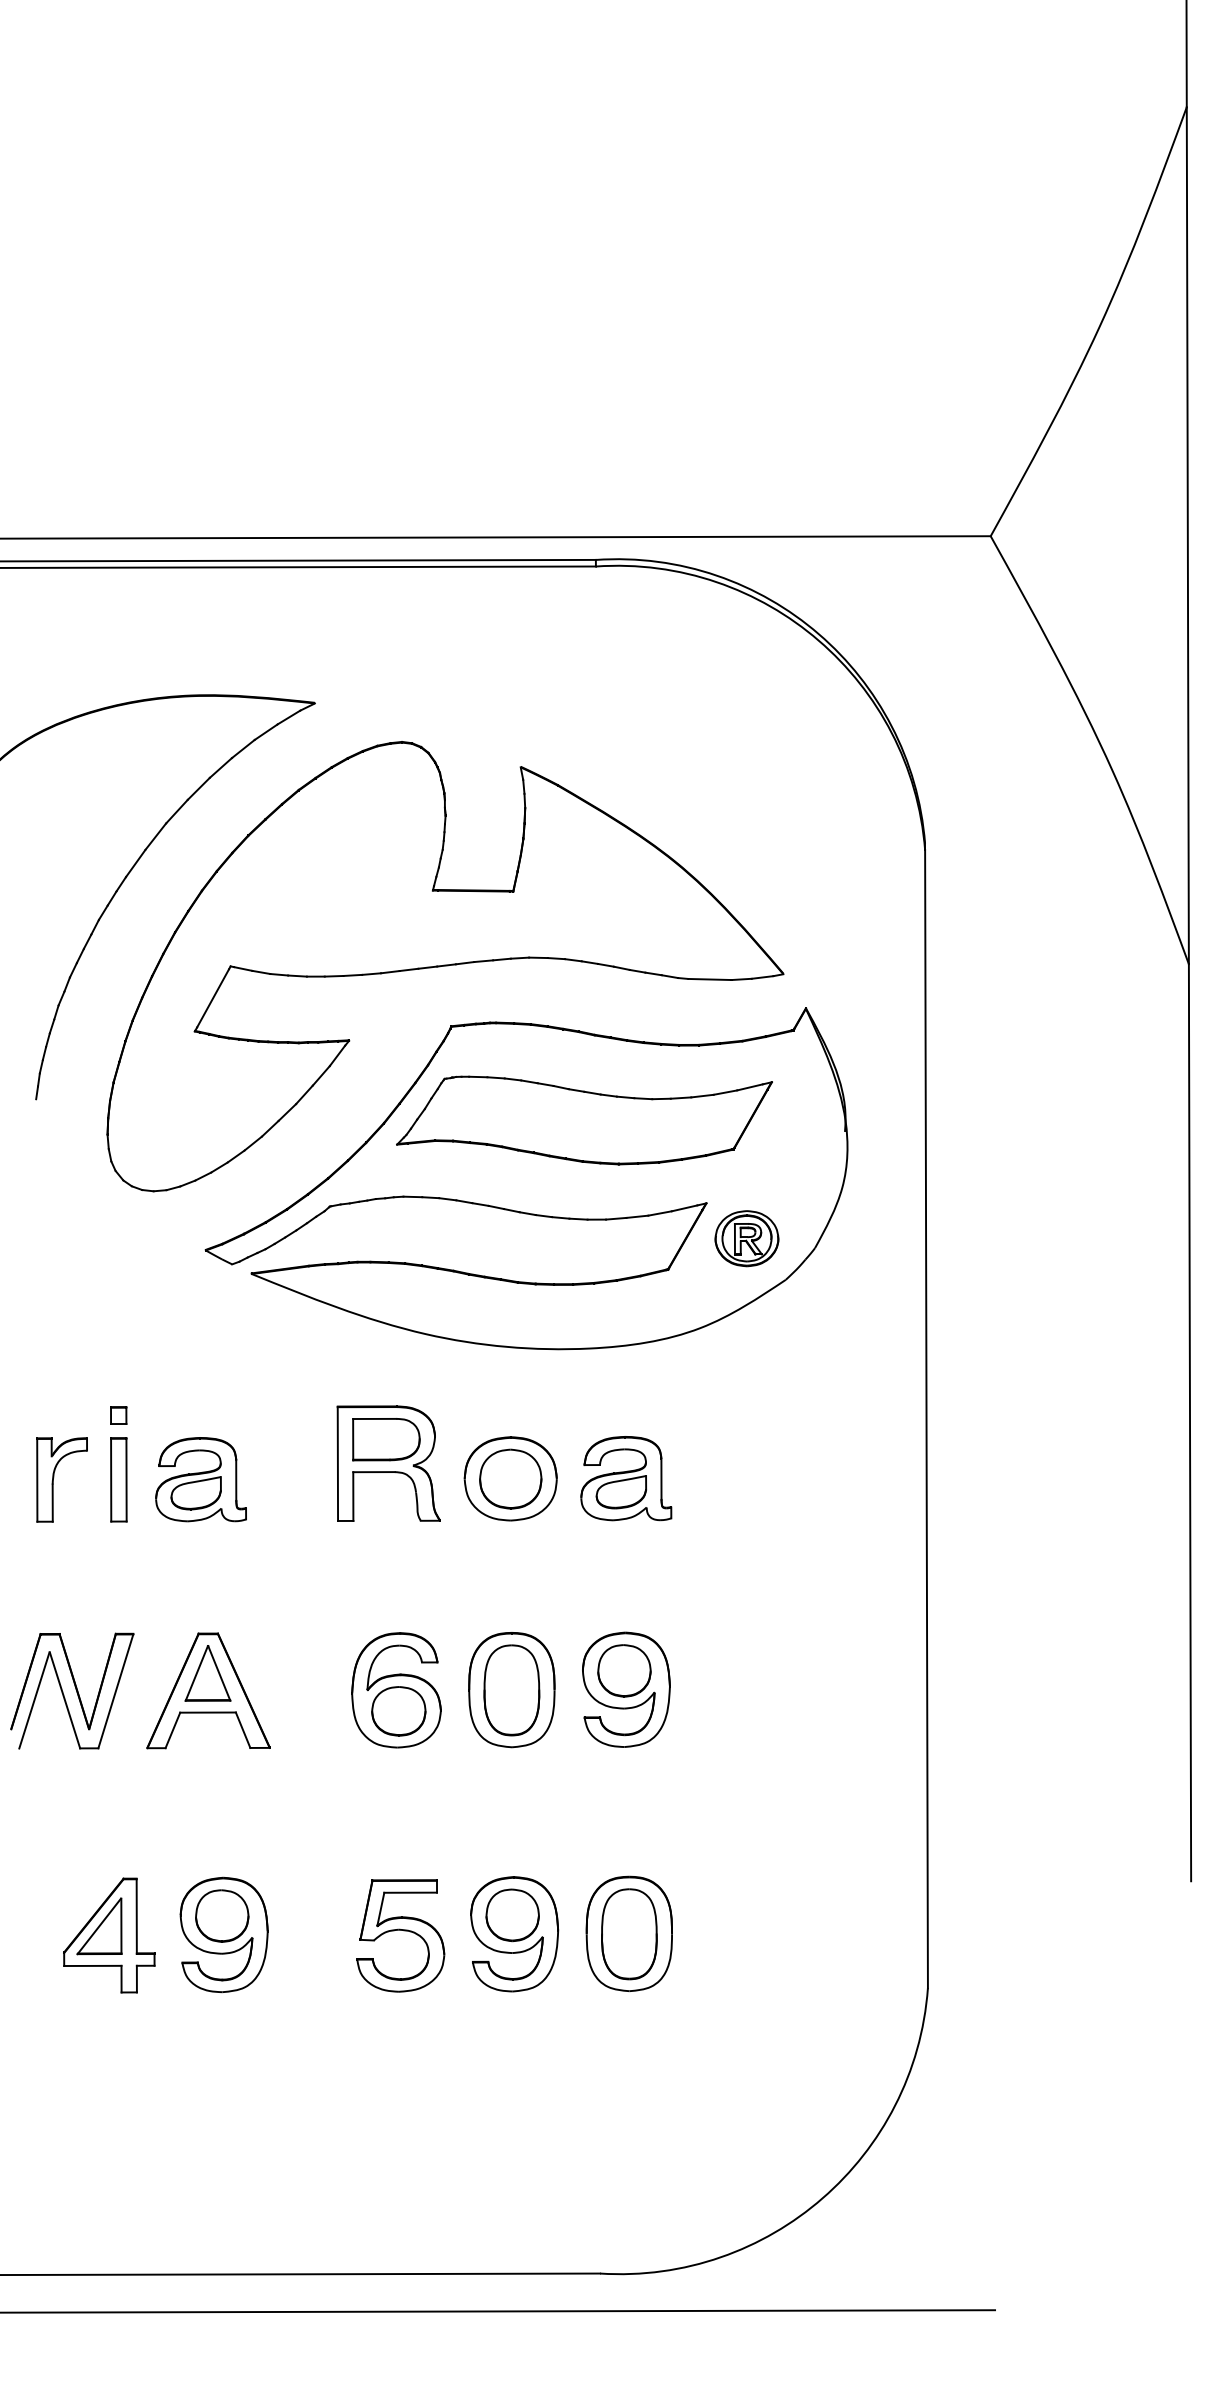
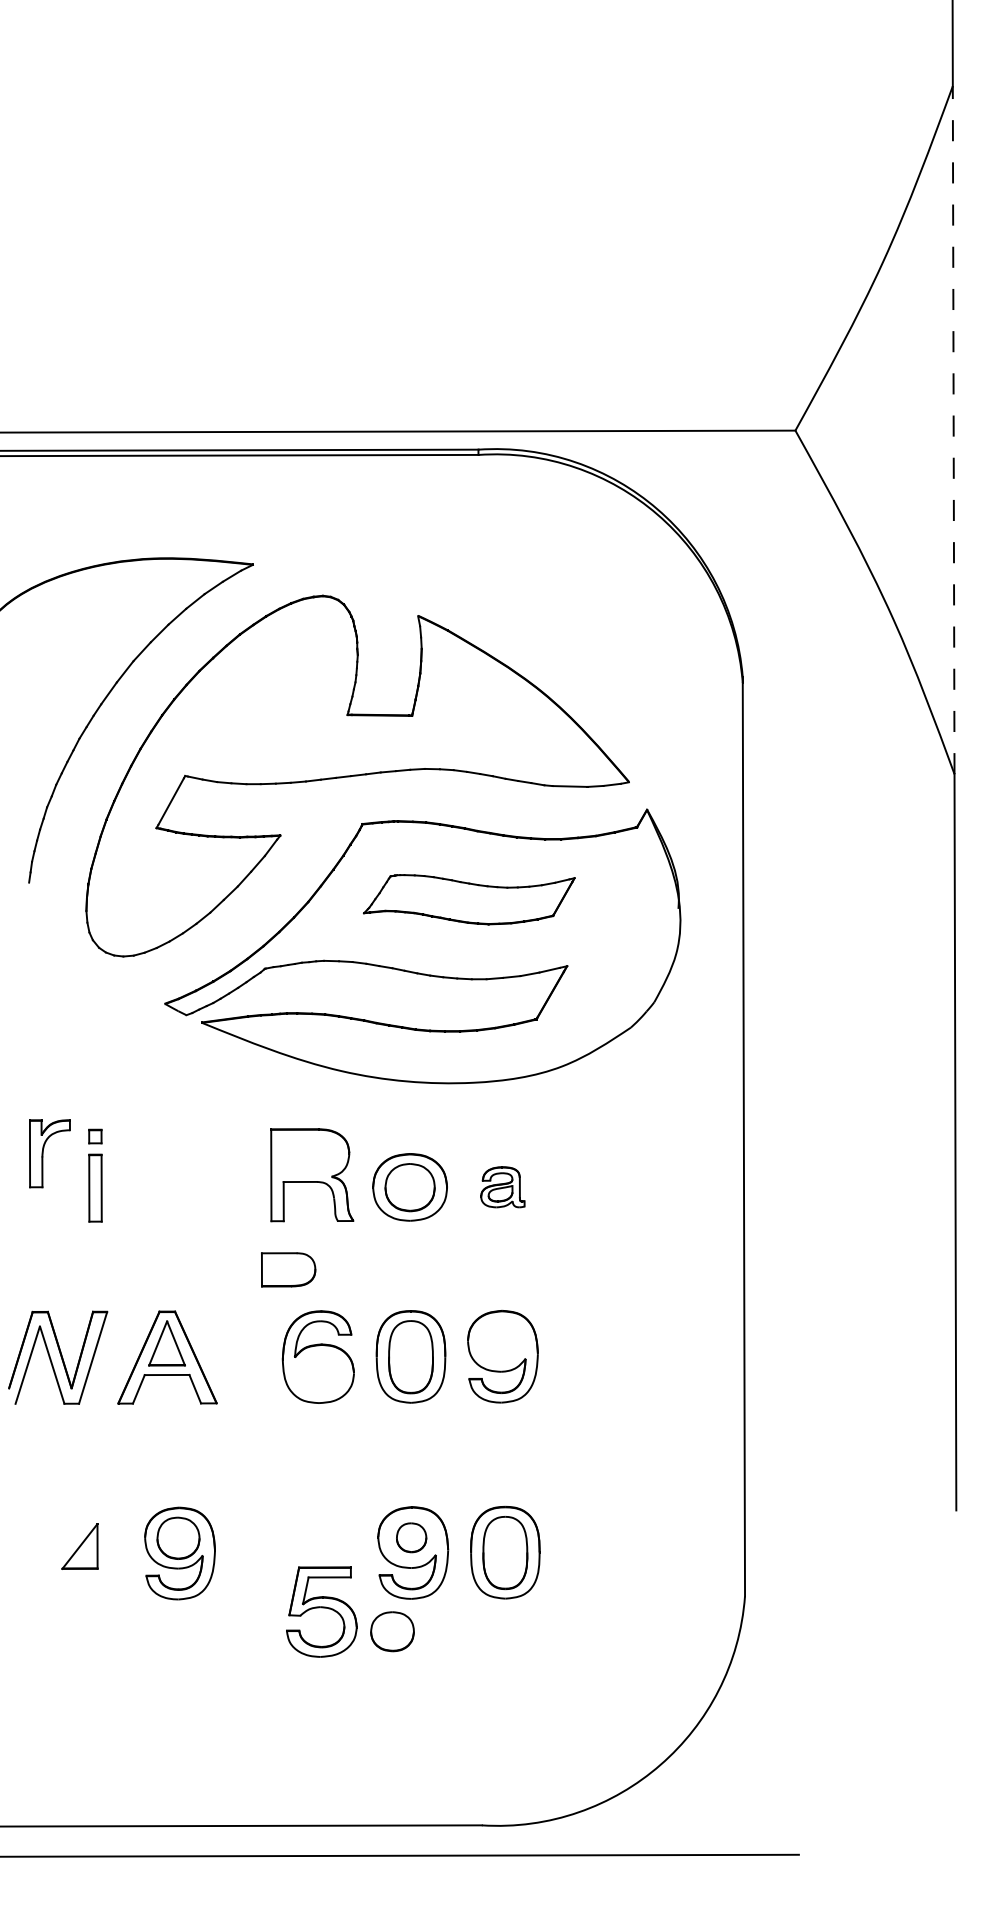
line: (1187, 535) -> (953, 430), solid -> dashed
part: (584, 1120) -> (469, 899), size x0.7
part: (746, 1238) -> (599, 994), removed
part: (386, 1439) -> (288, 1269), moved
part: (54, 1477) -> (43, 1151), moved
part: (626, 1478) -> (503, 1187), size x0.6
part: (200, 1479) -> (161, 1187), removed
part: (624, 1670) -> (501, 1341), removed
part: (398, 1711) -> (392, 1631), moved
part: (512, 1915) -> (411, 1537), size x0.7
part: (109, 1935) -> (87, 1553), removed
part: (400, 1935) -> (321, 1611), moved

